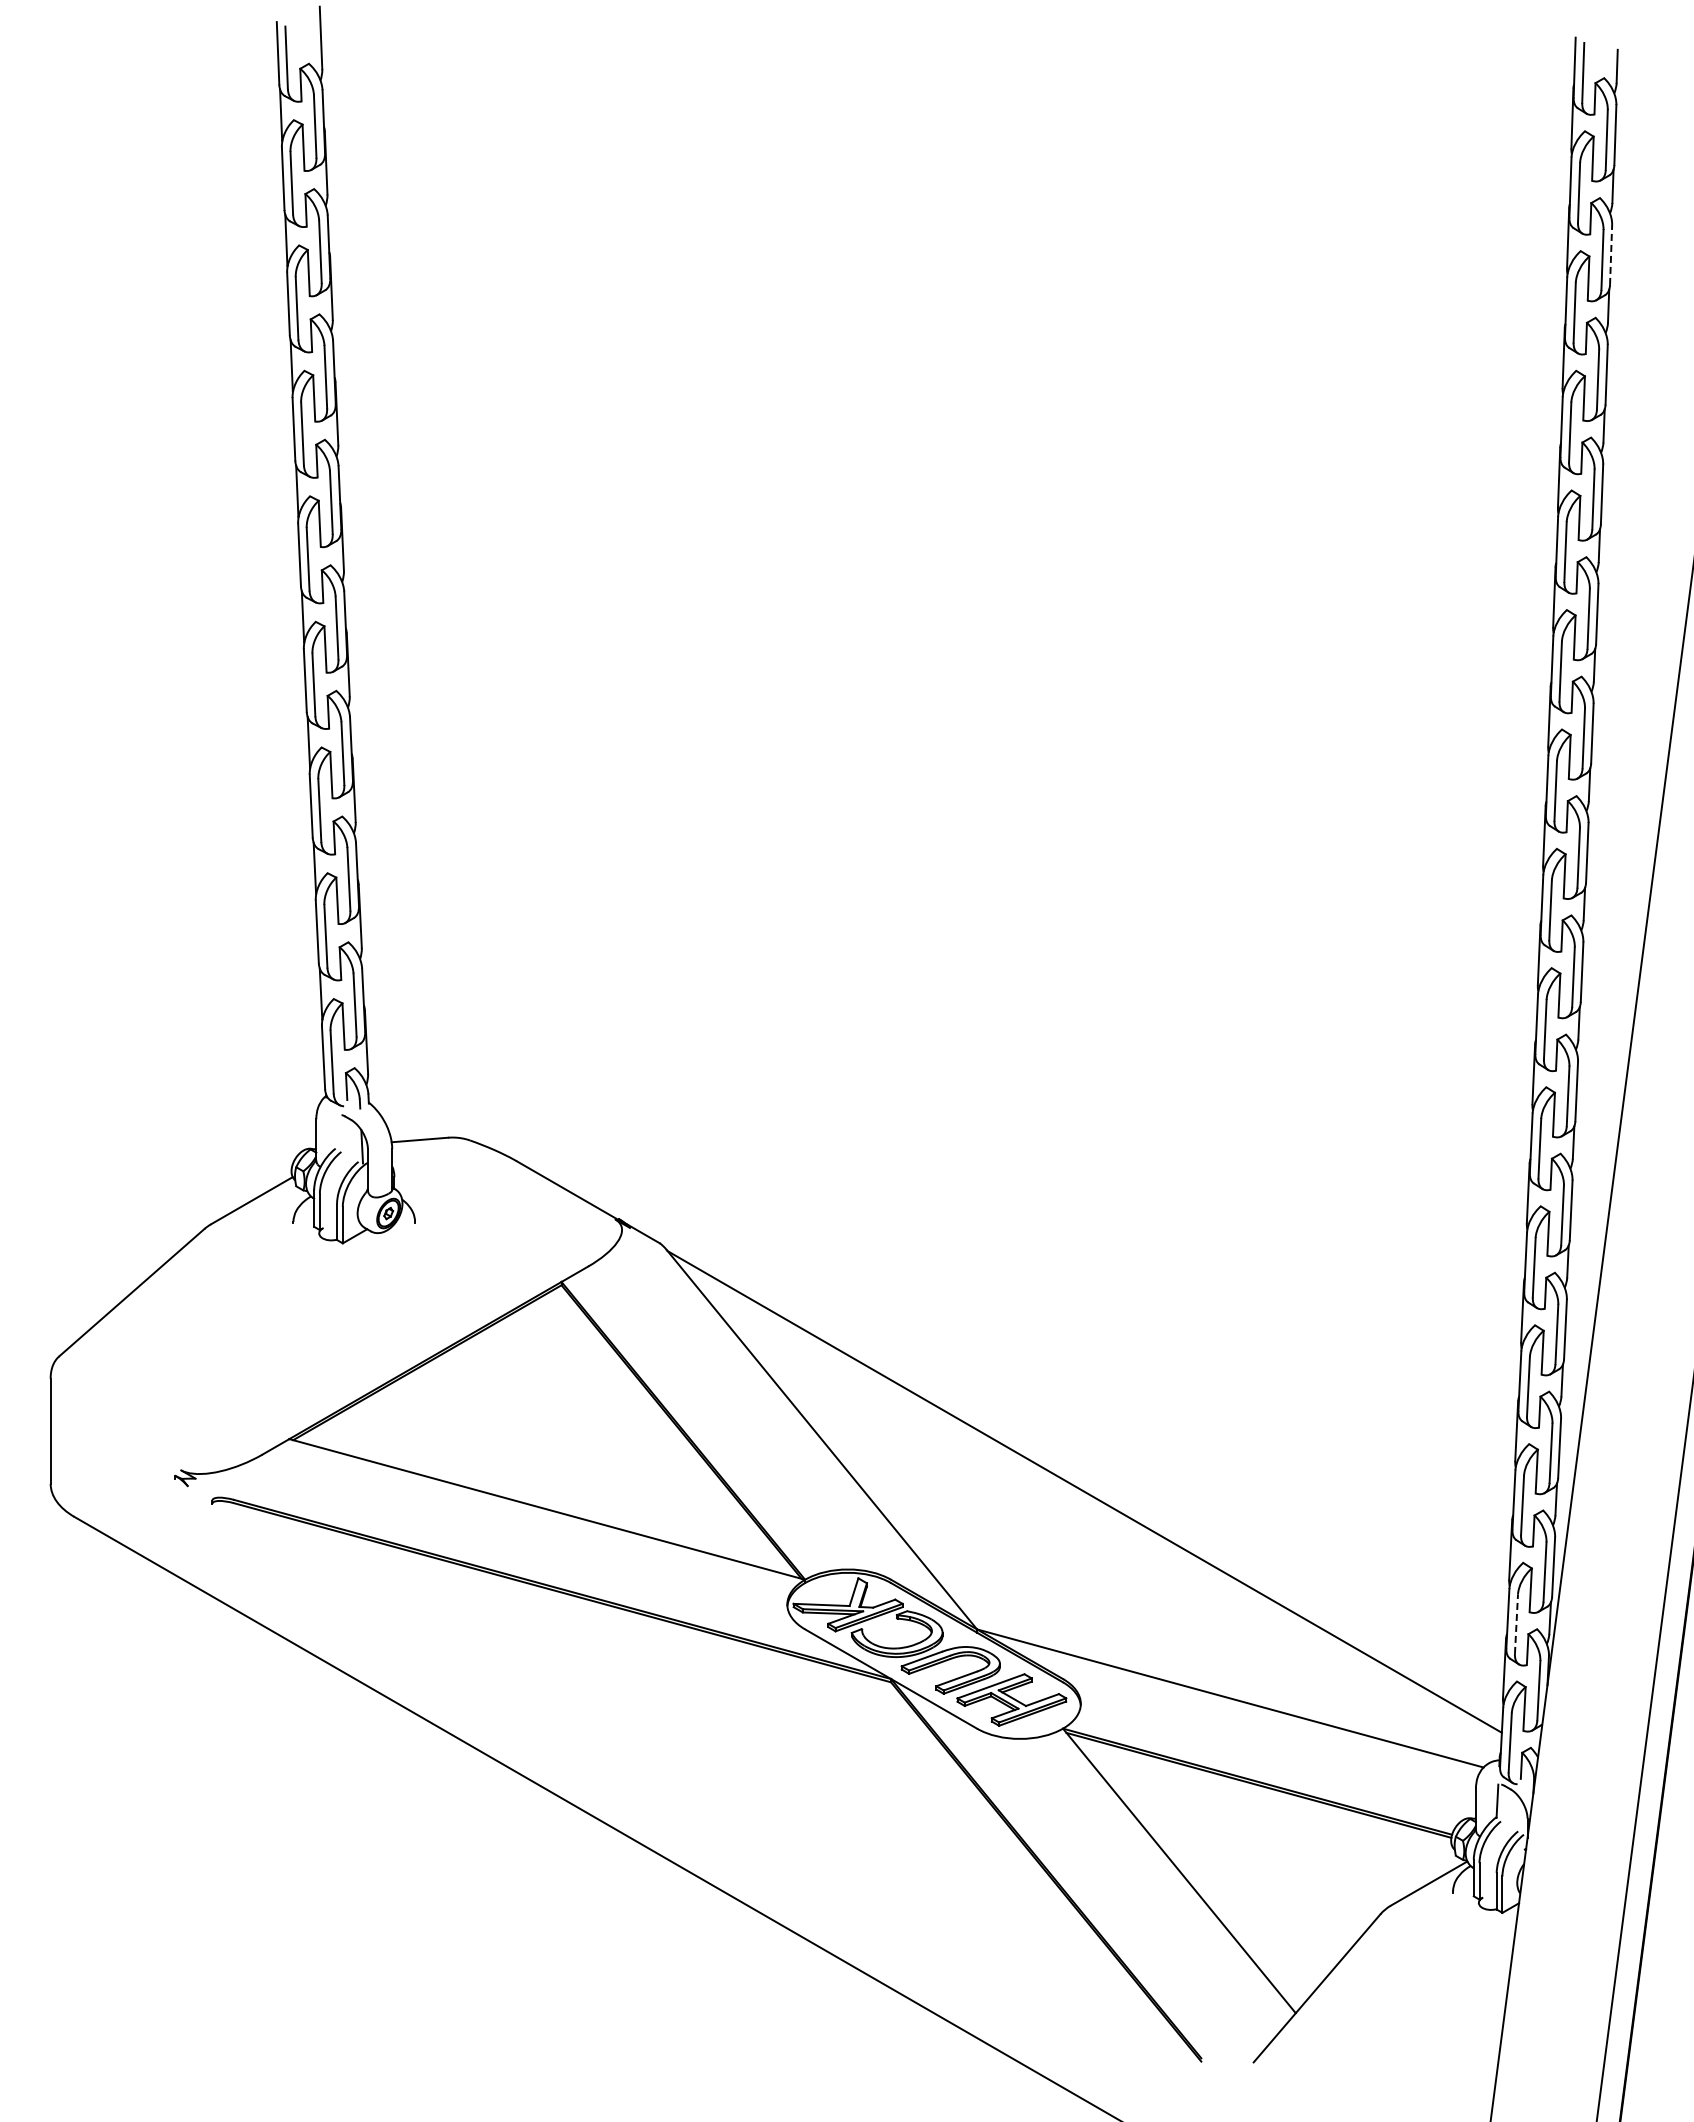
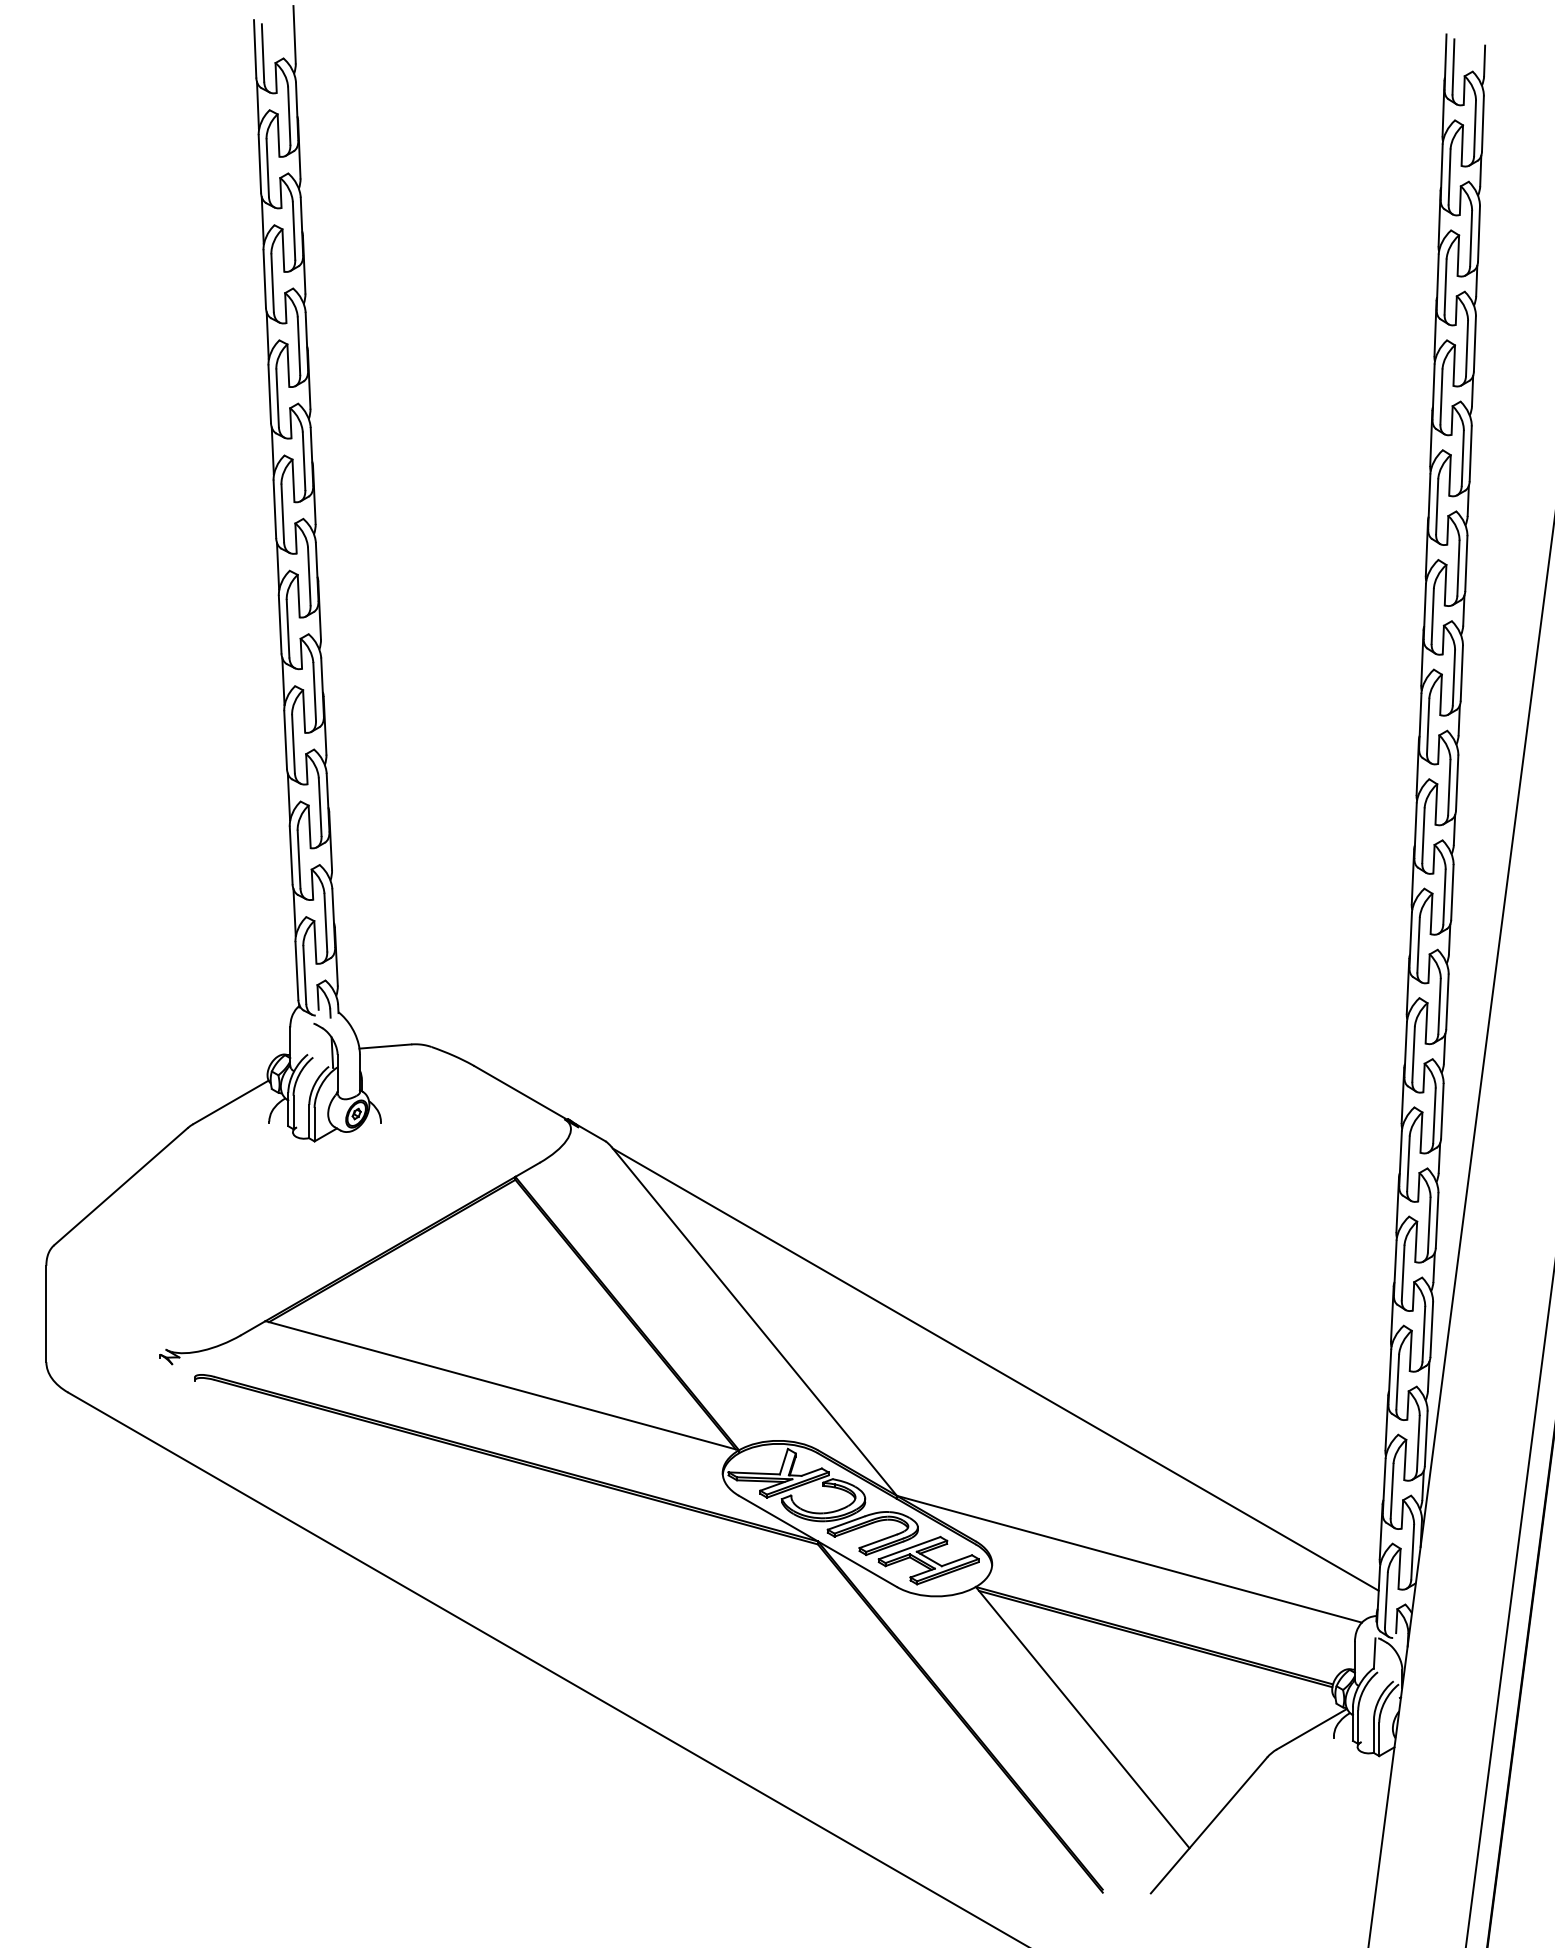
line: (1611, 254) -> (1479, 233), dashed -> solid
line: (1516, 1624) -> (1392, 1491), dashed -> solid

